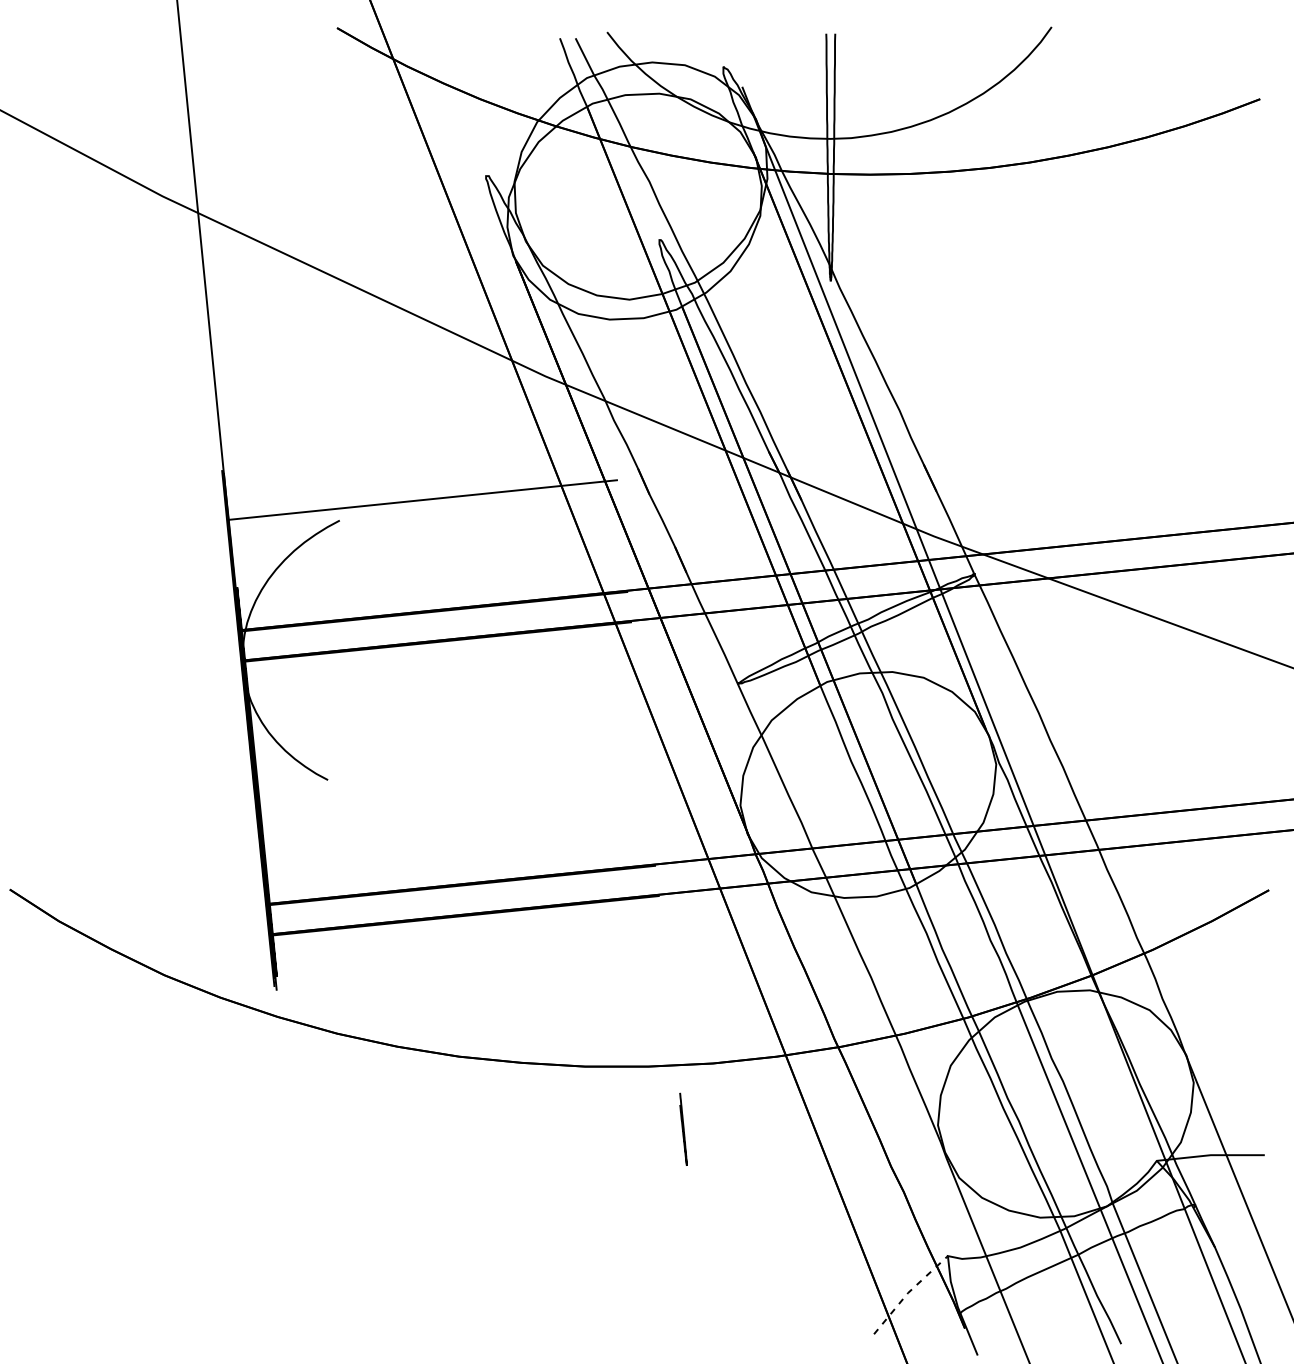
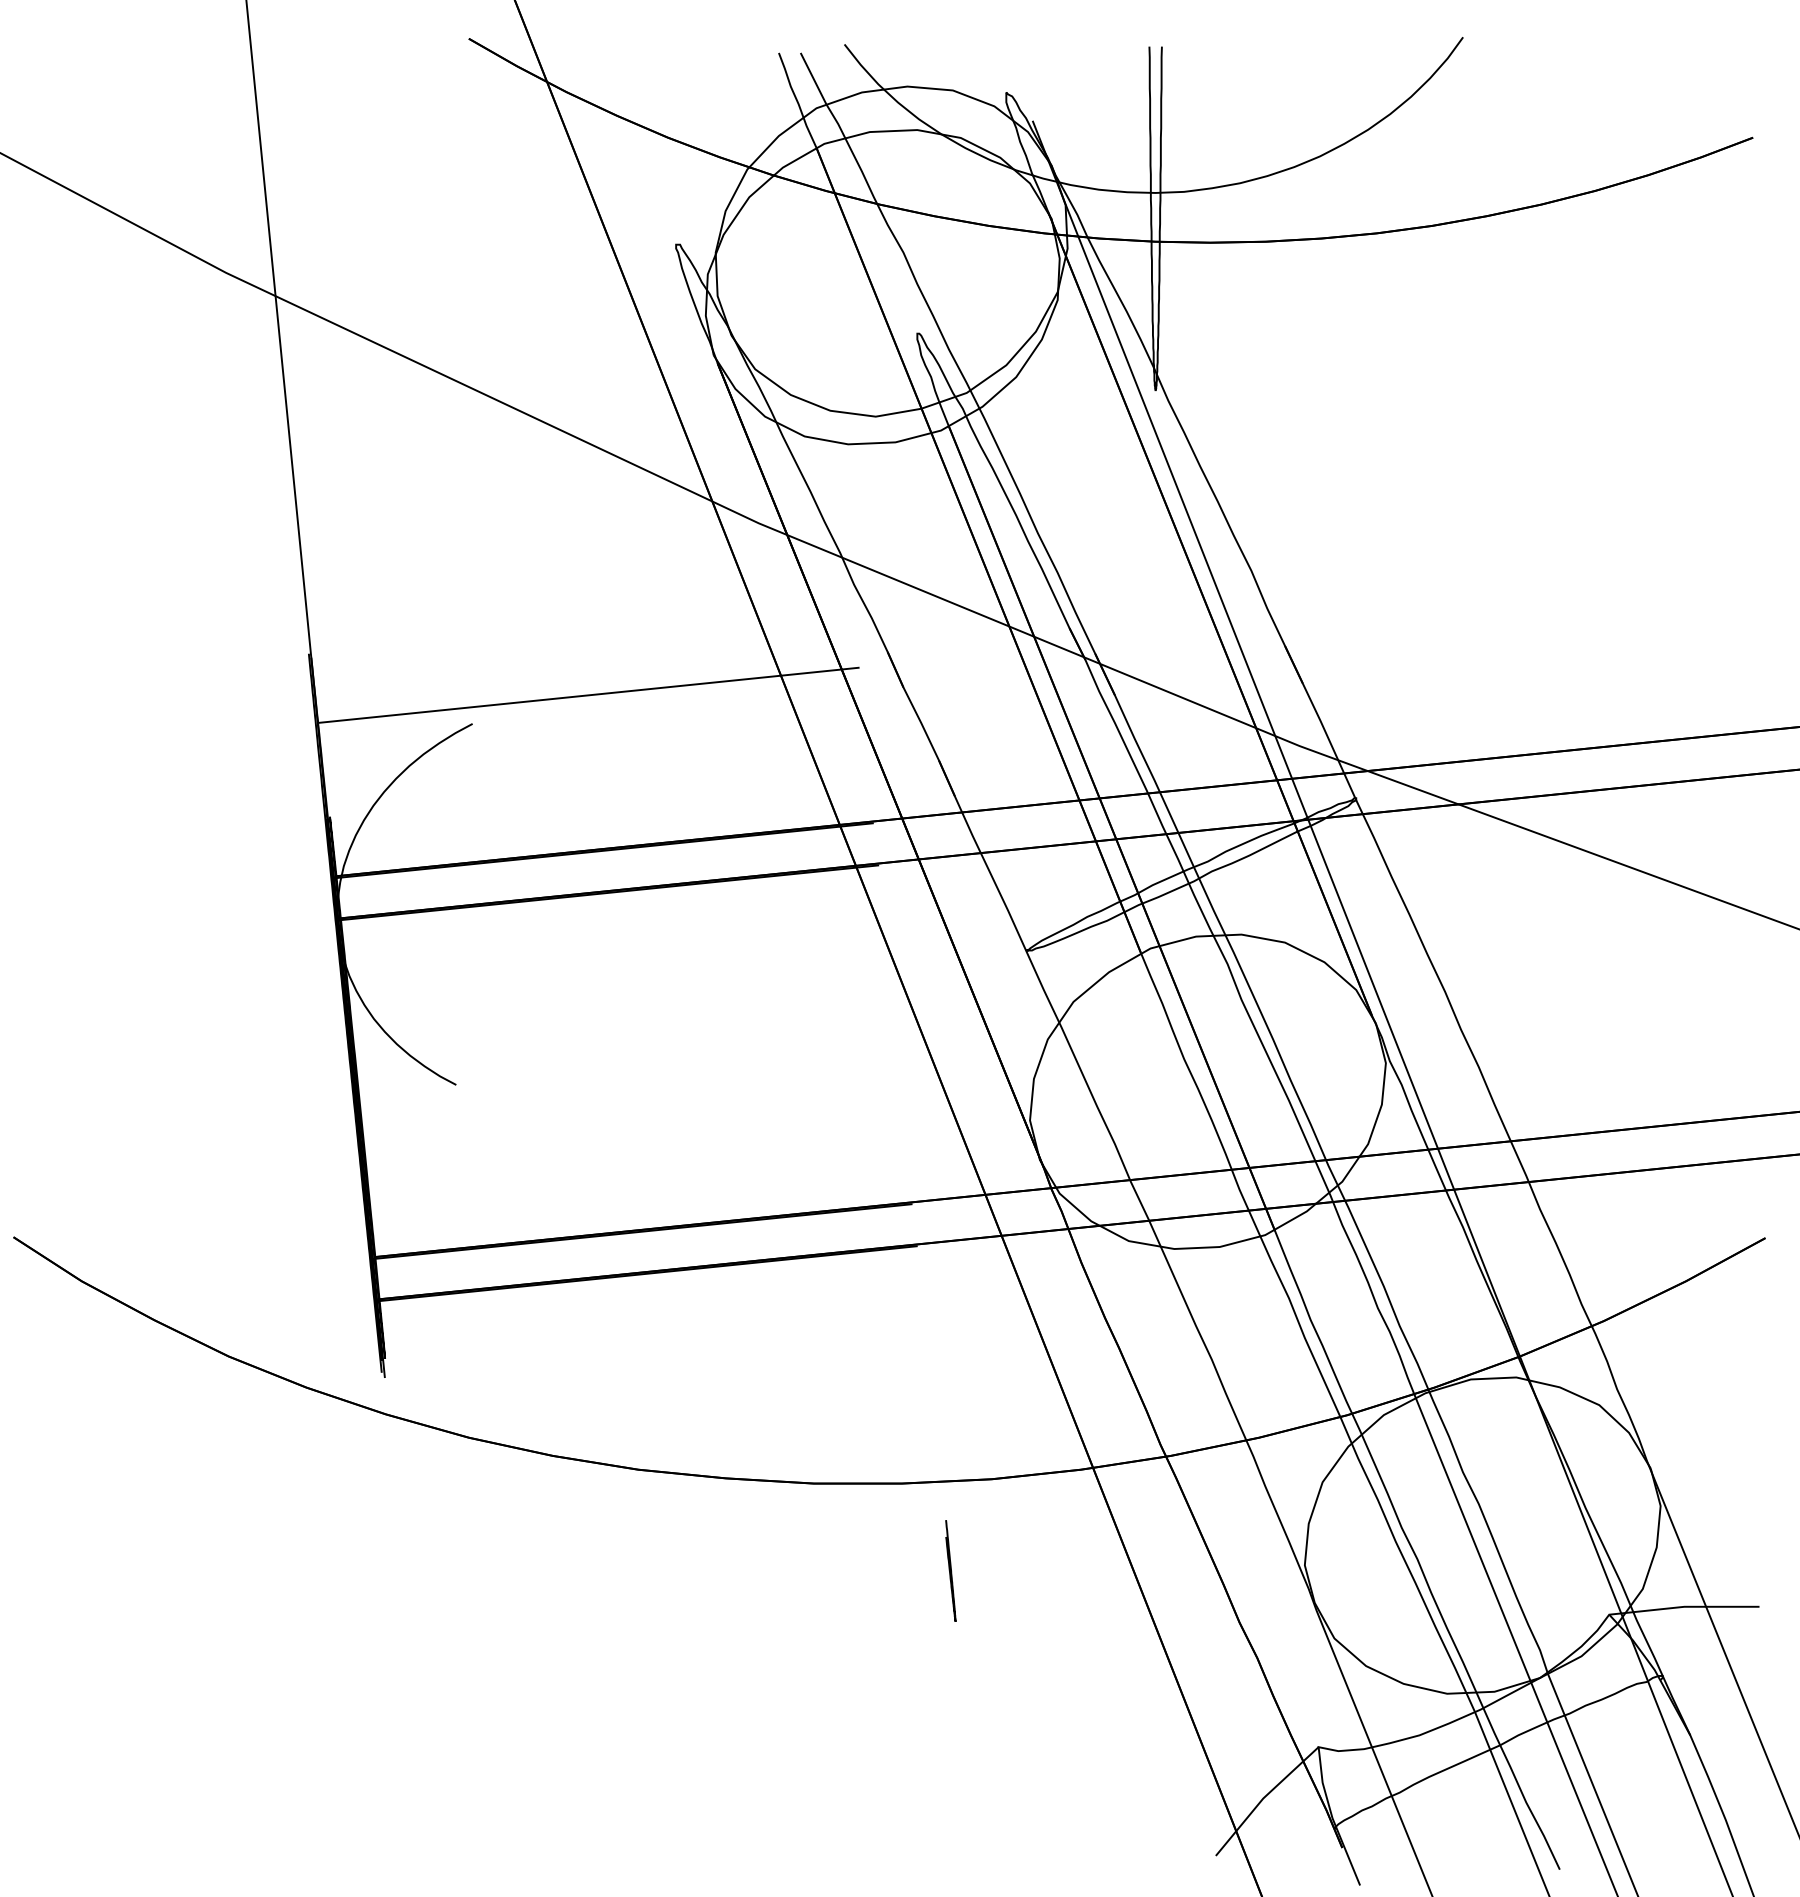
line: (908, 1292) -> (1263, 1798), dashed -> solid

